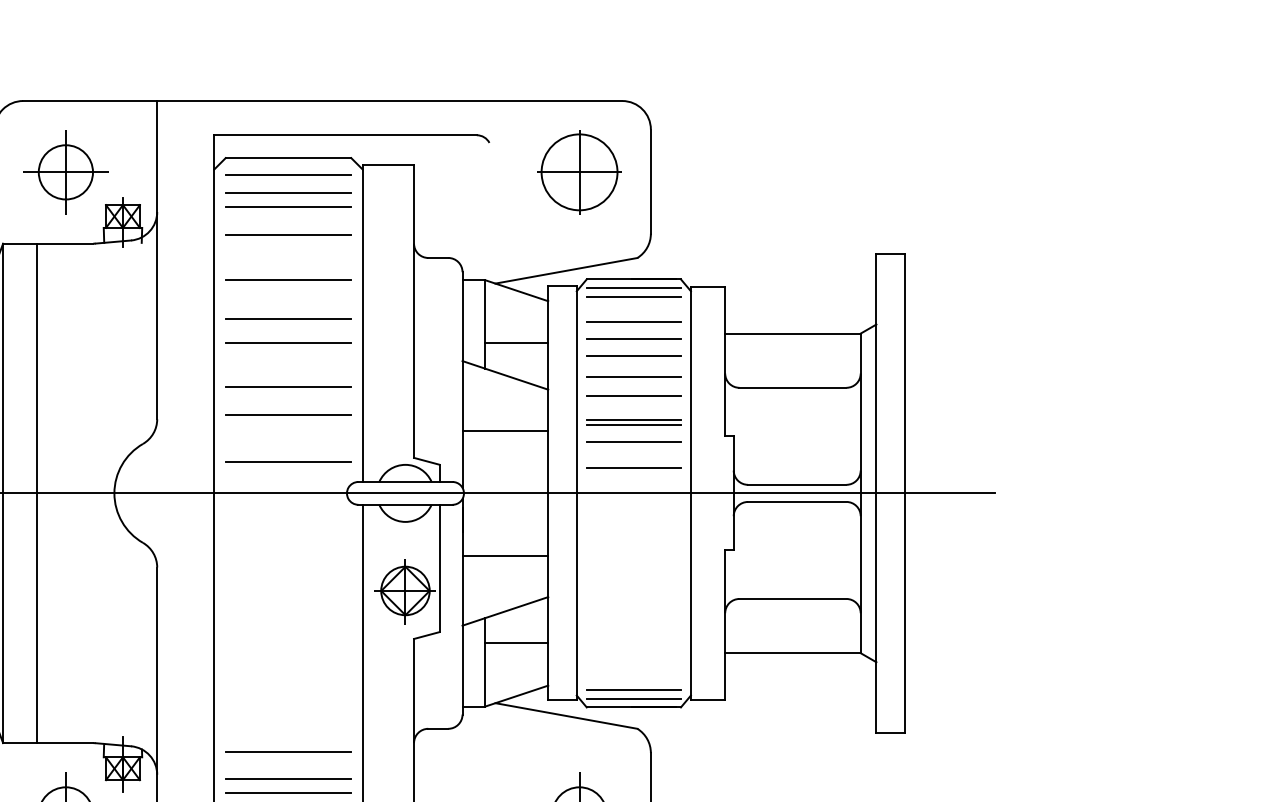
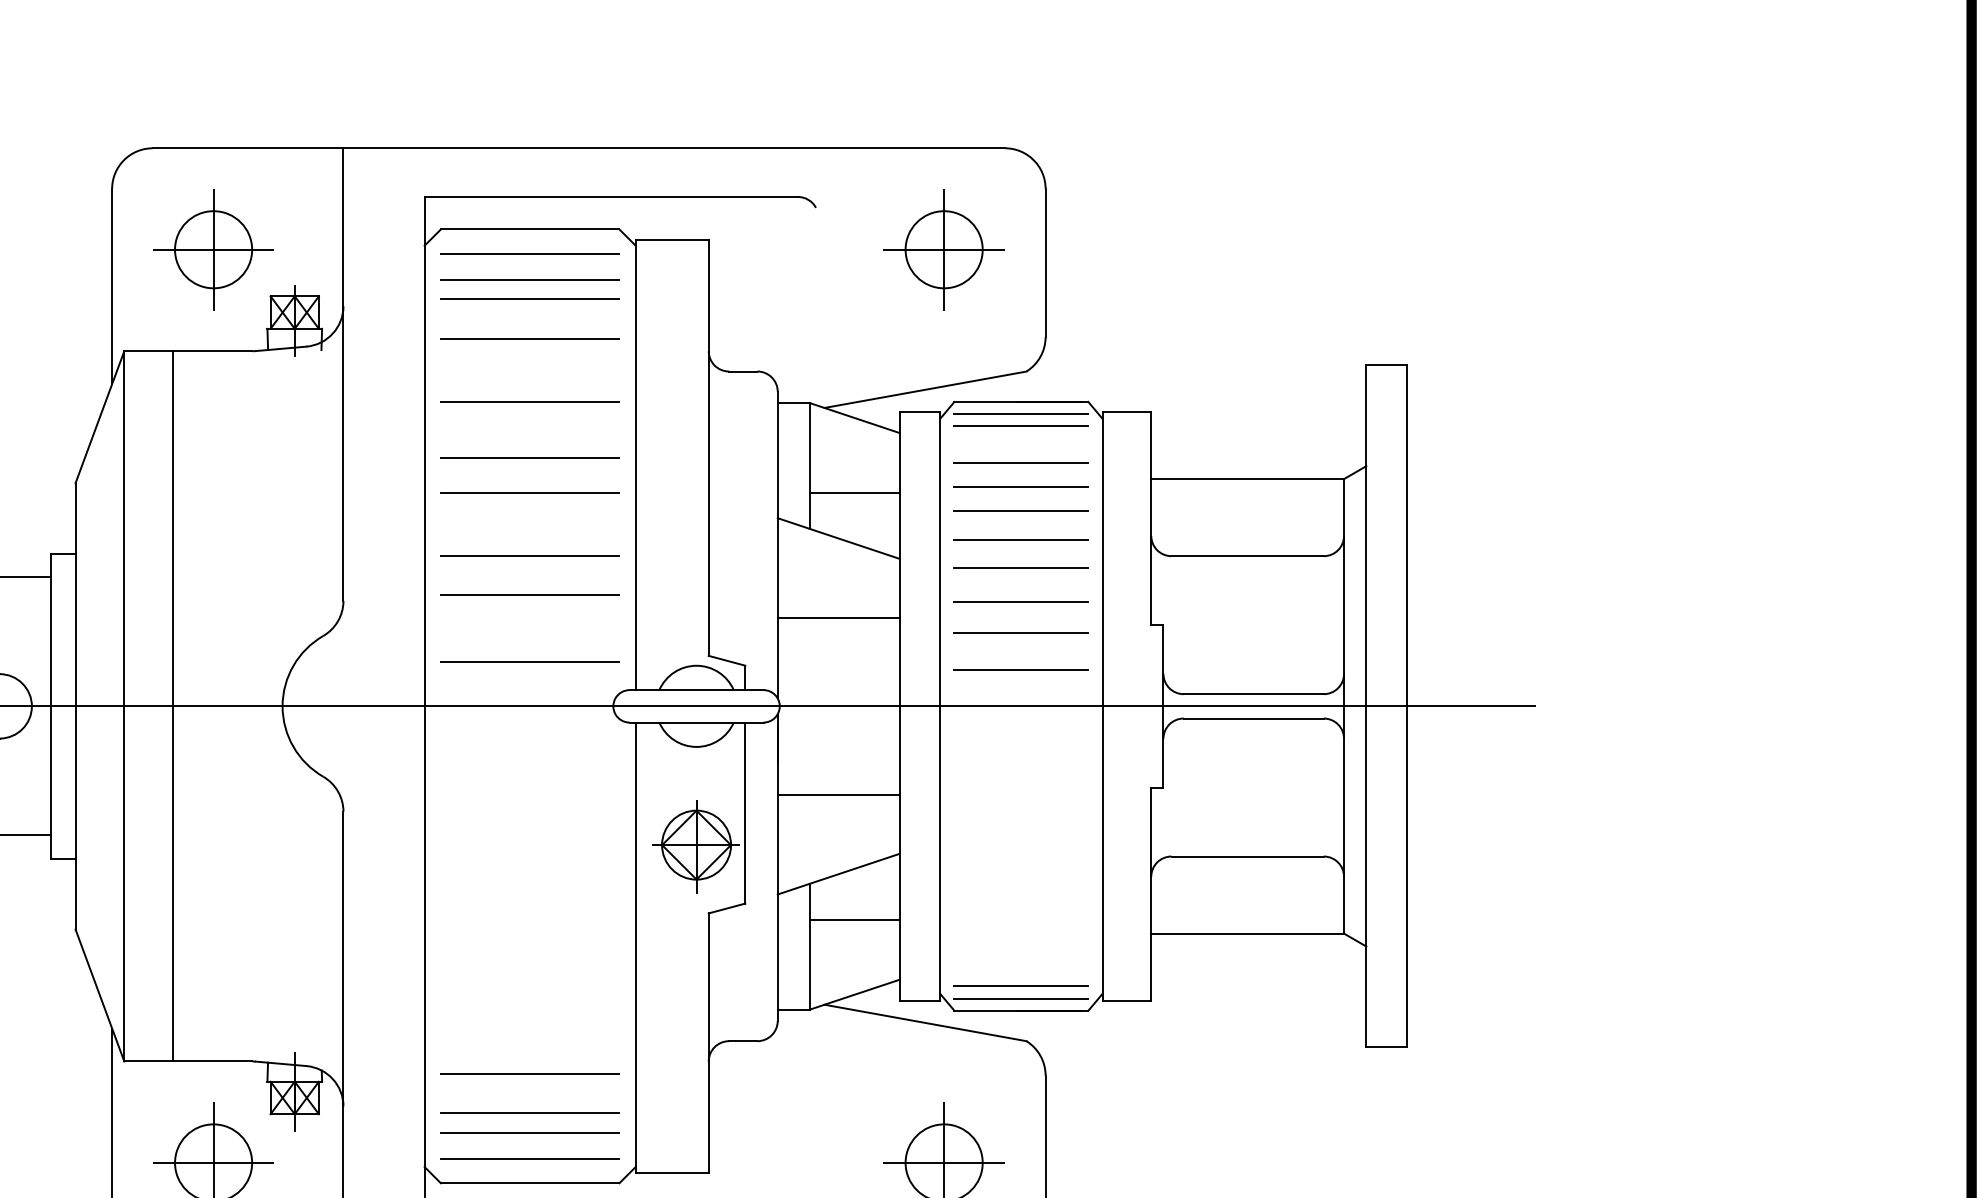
circle: (579, 172) -> (943, 249), size x0.71
line: (633, 424) -> (1020, 608), removed

